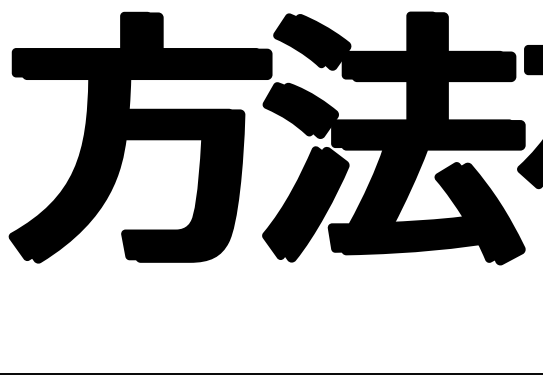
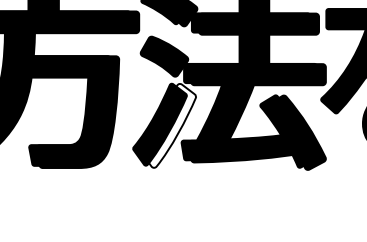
fill: (294, 109) -> (156, 55), removed
fill: (310, 204) -> (167, 125), removed

